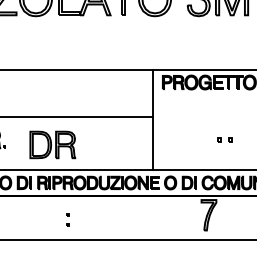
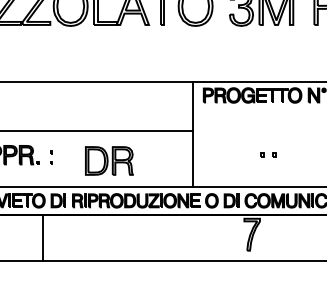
part: (52, 144) -> (109, 160), moved
line: (9, 217) -> (42, 237), added
part: (68, 219) -> (51, 157), moved

